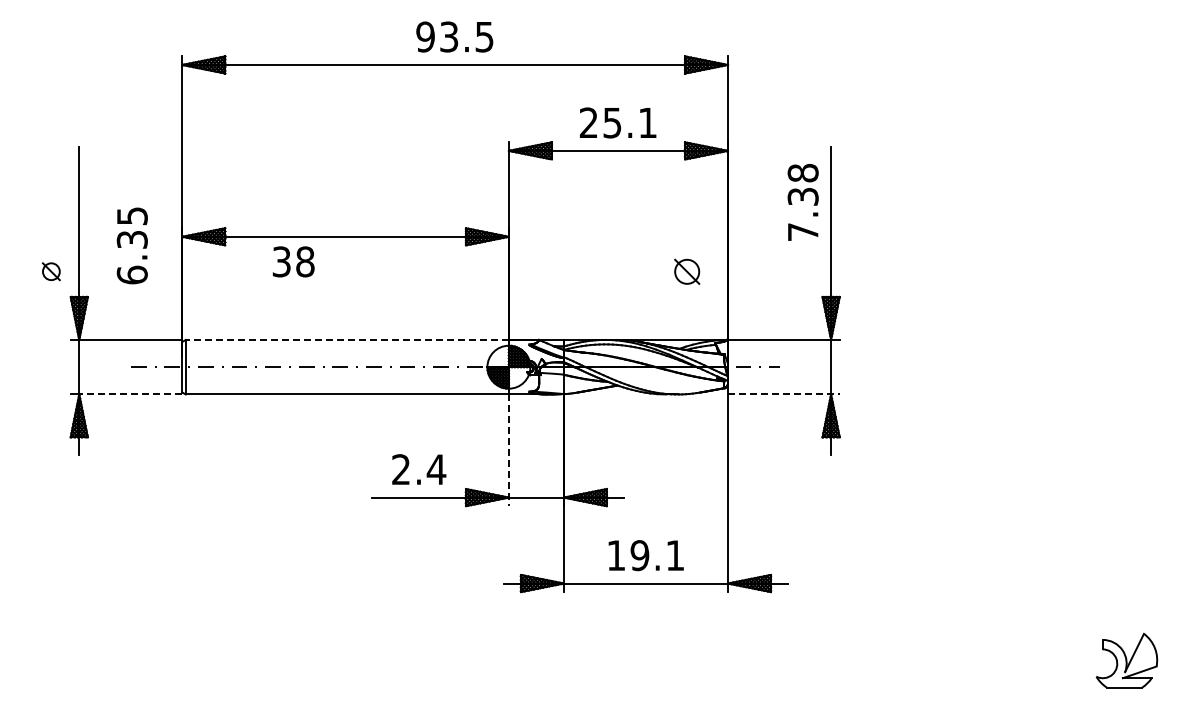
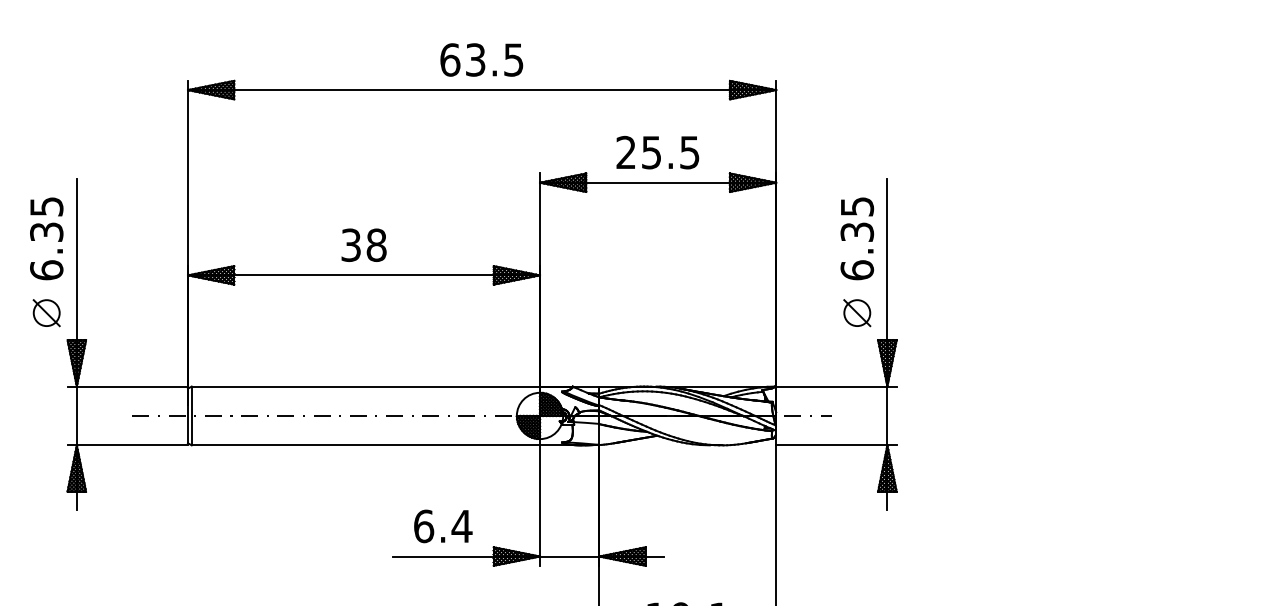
text: (425, 36) -> (450, 59), 93.5 -> 63.5
text: (647, 123) -> (689, 153), 25.1 -> 25.5
text: (802, 202) -> (856, 238), 7.38 -> 6.35
text: (131, 245) -> (45, 238), moved
text: (293, 261) -> (363, 244), moved
part: (51, 271) -> (46, 312), size x1.43
part: (687, 271) -> (857, 312), moved
line: (347, 339) -> (366, 386), dashed -> solid
line: (130, 394) -> (132, 445), dashed -> solid
line: (783, 394) -> (836, 445), dashed -> solid
line: (508, 450) -> (539, 505), dashed -> solid
text: (401, 469) -> (424, 526), 2.4 -> 6.4

